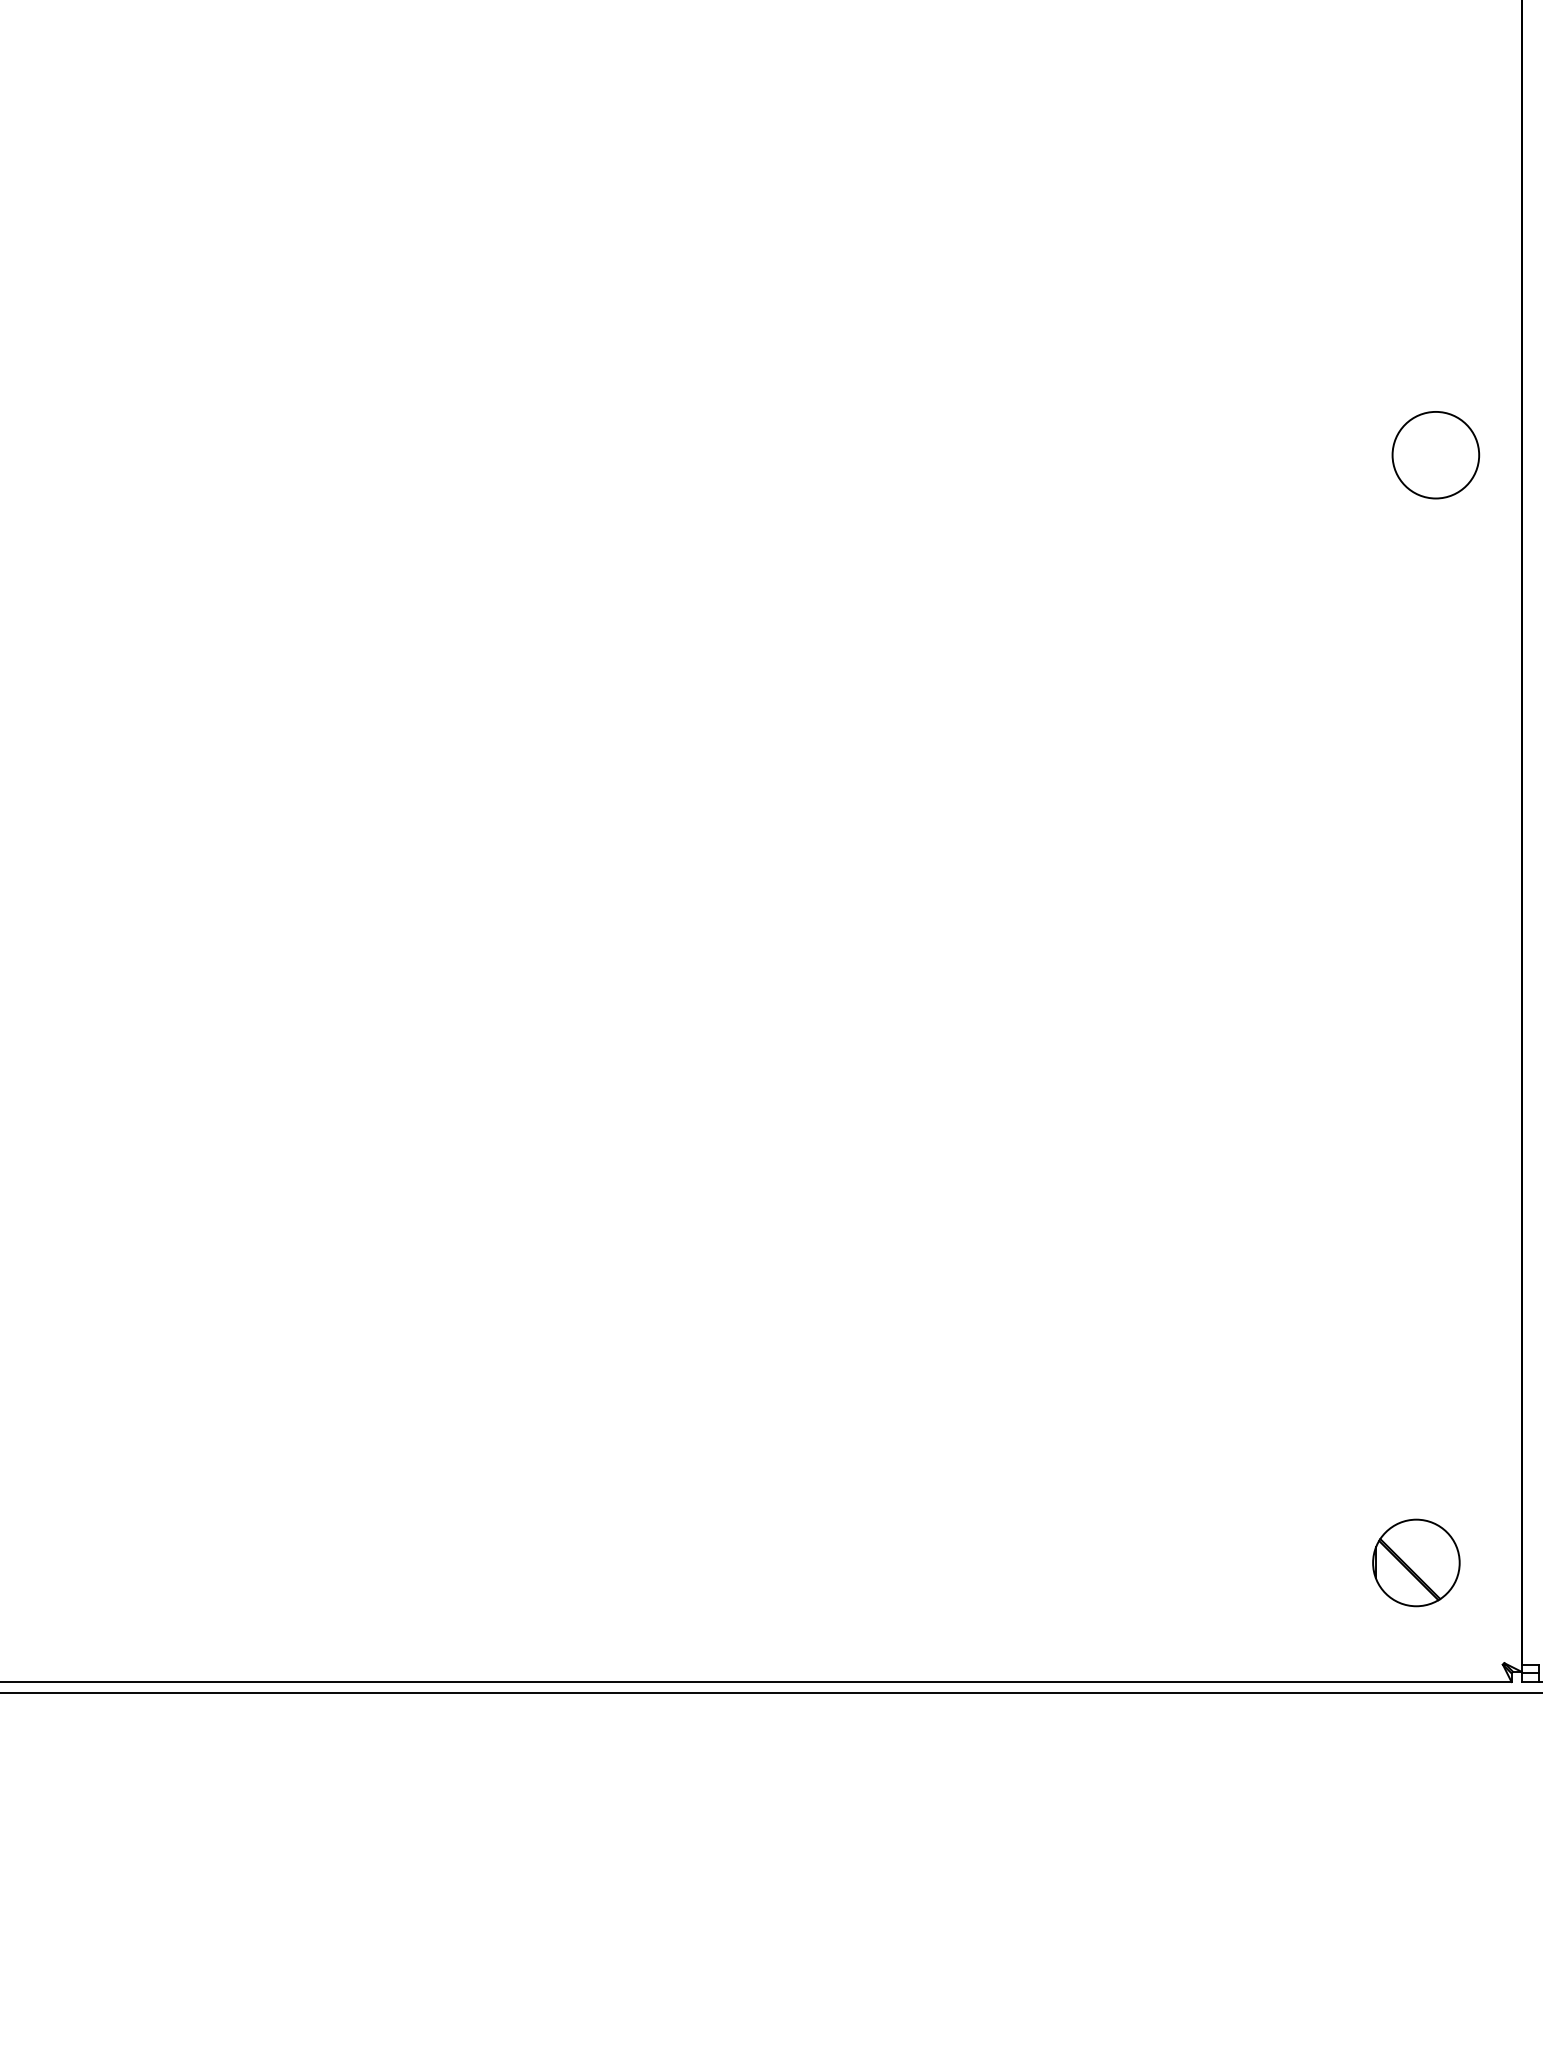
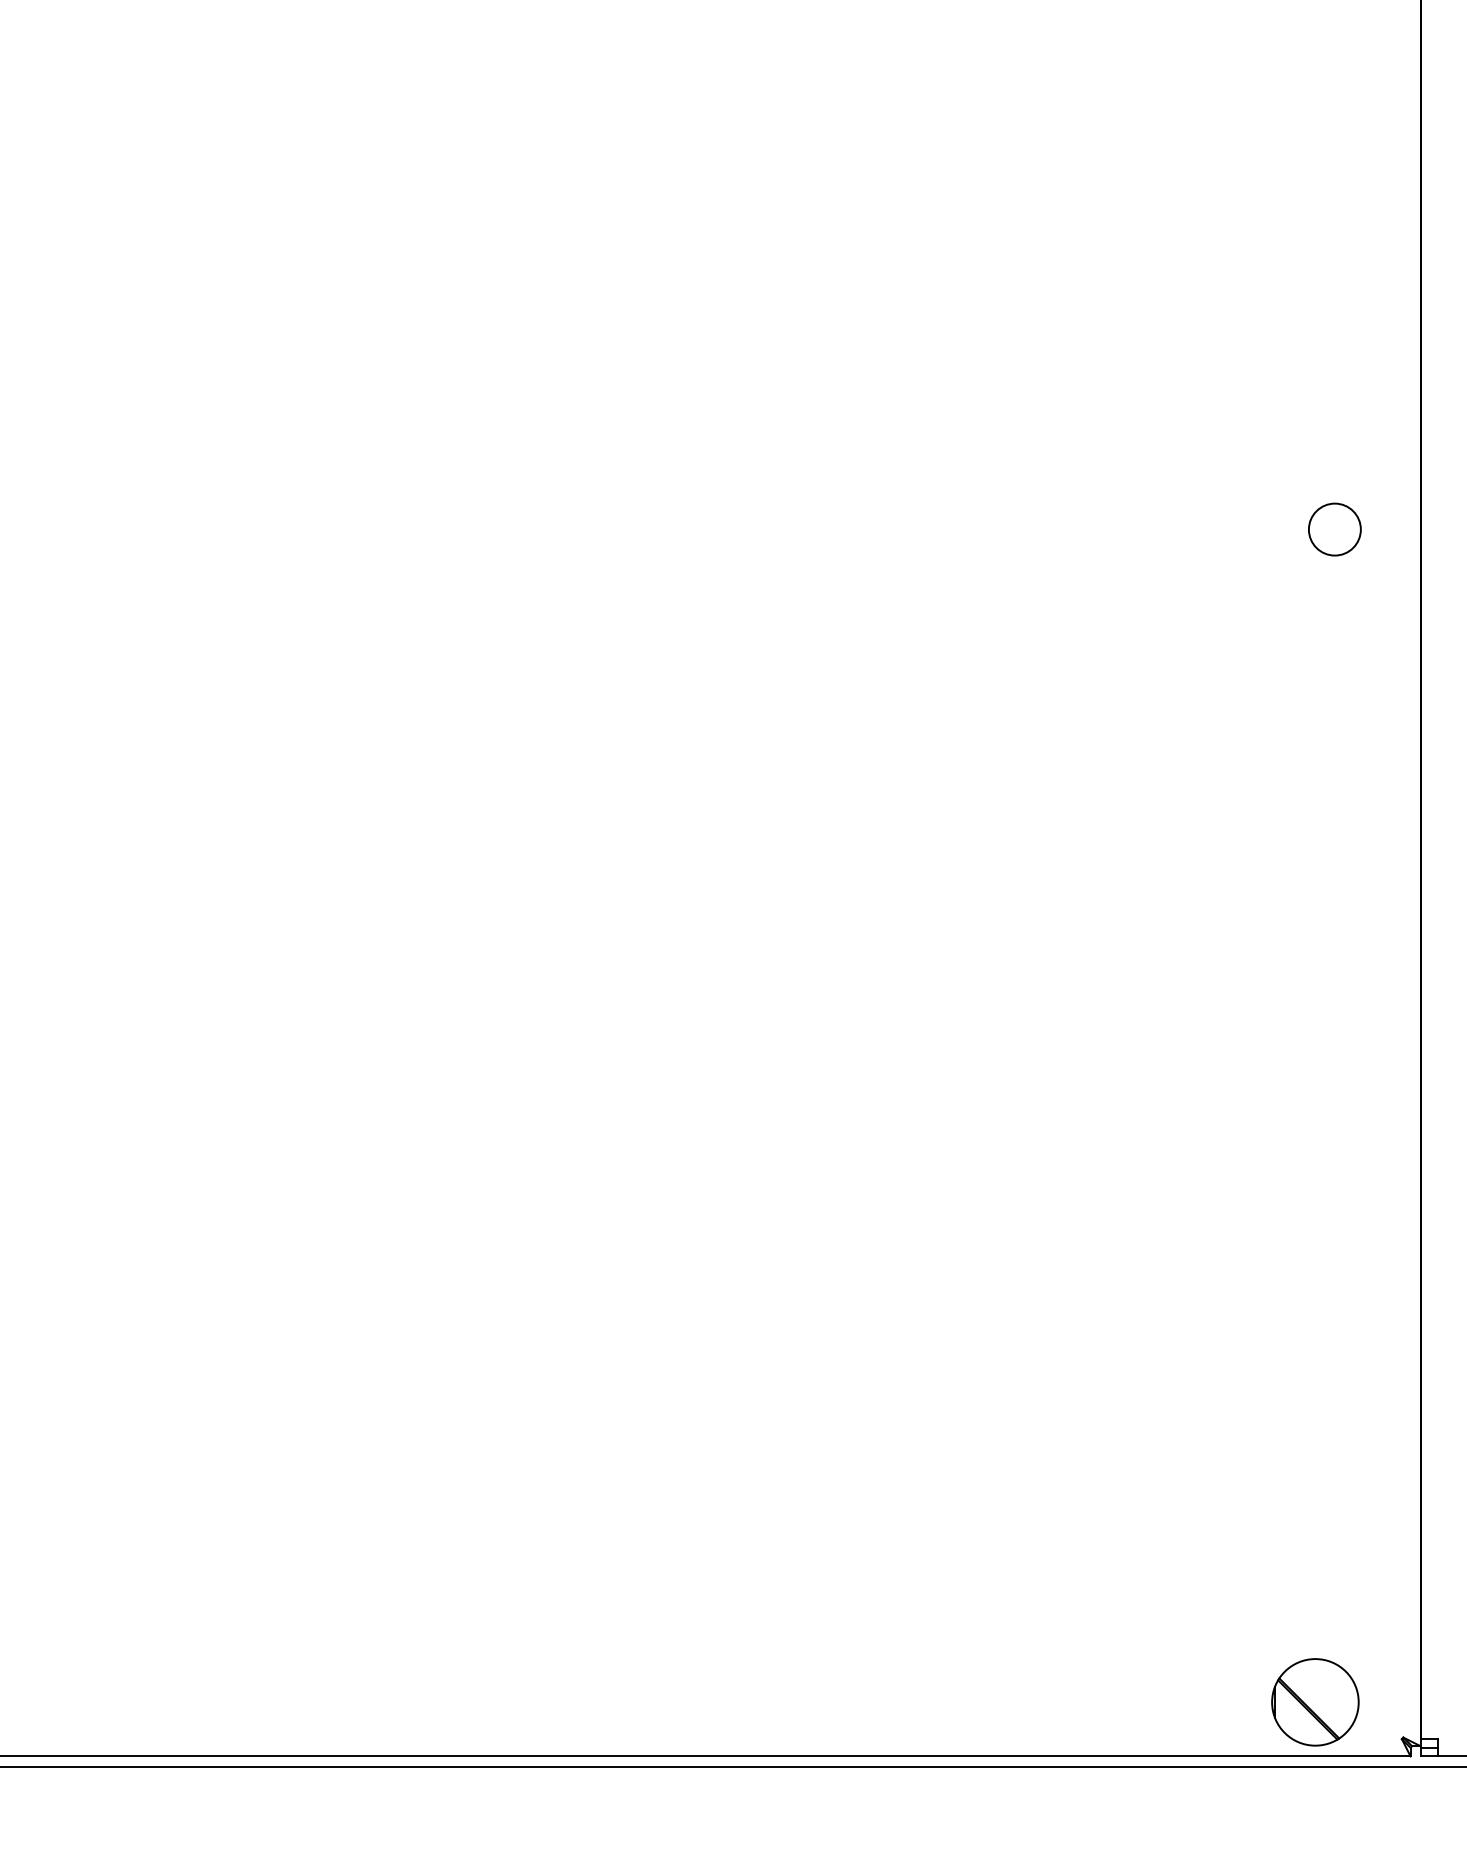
circle: (1435, 454) -> (1334, 528), size x0.6
part: (1416, 1562) -> (1315, 1701), moved

